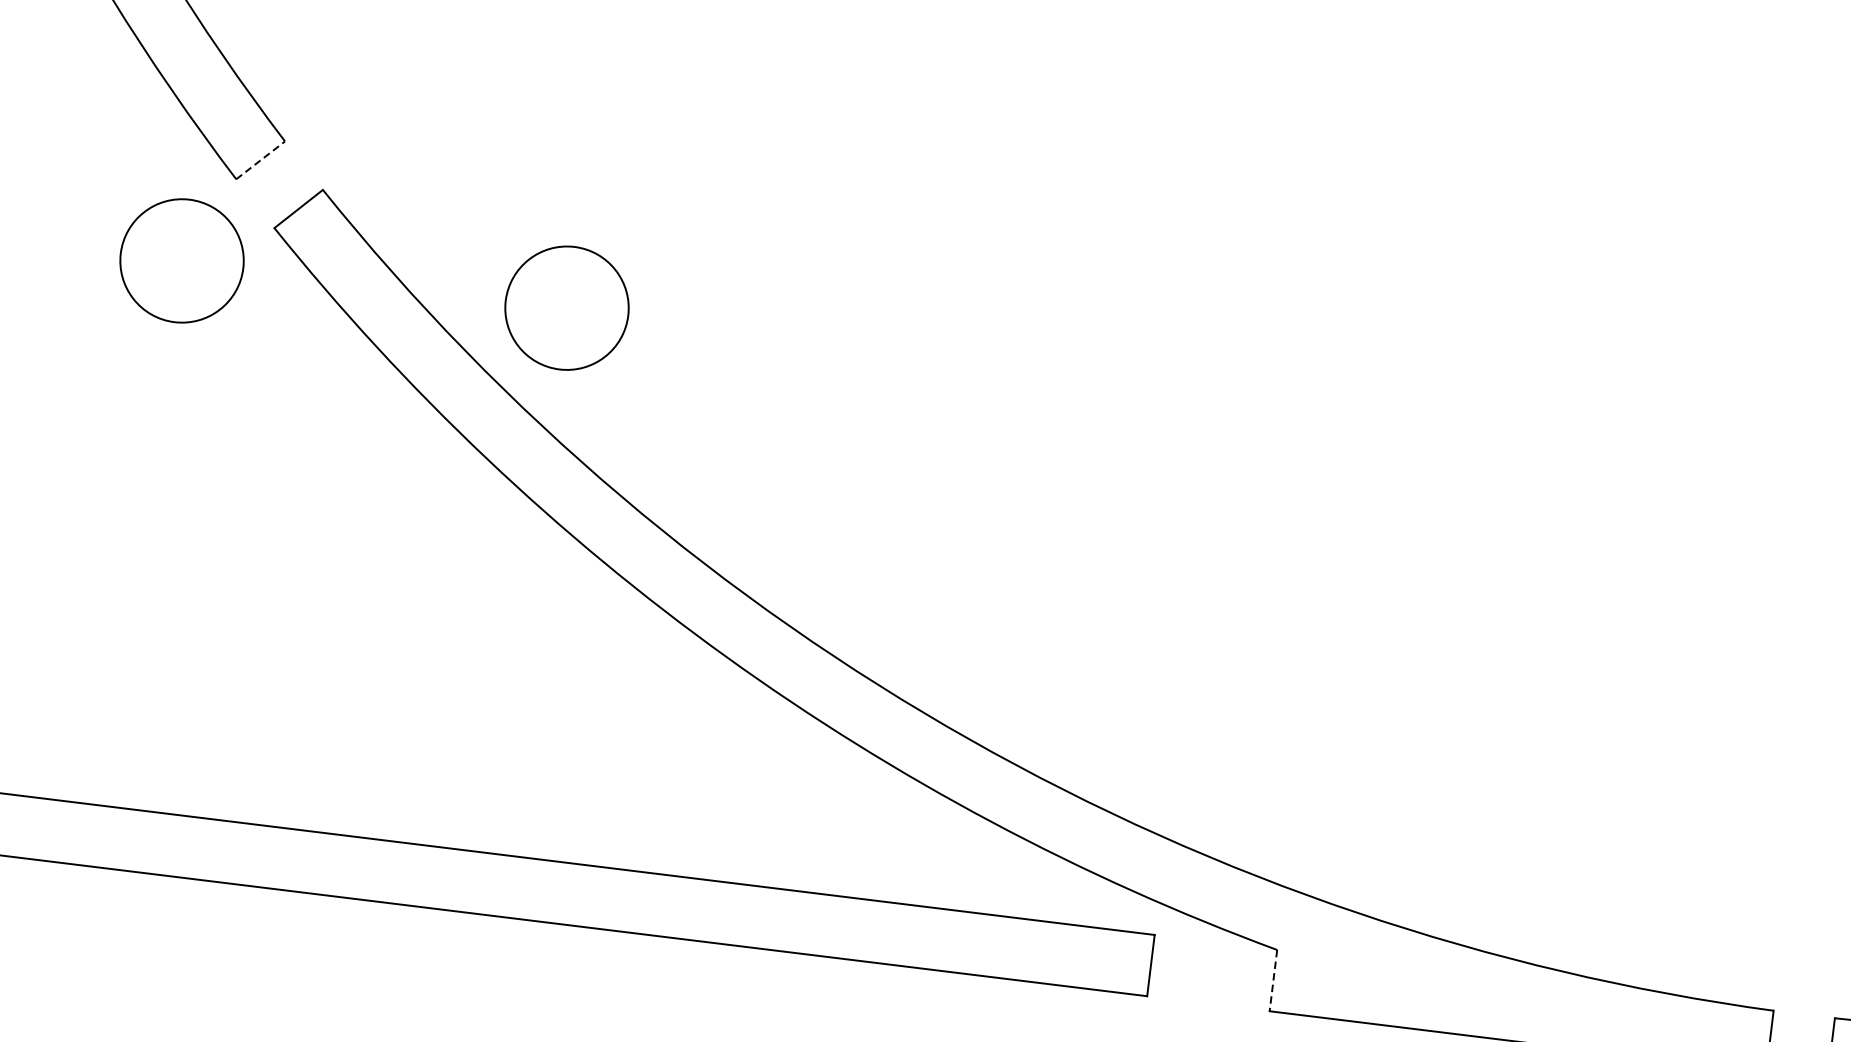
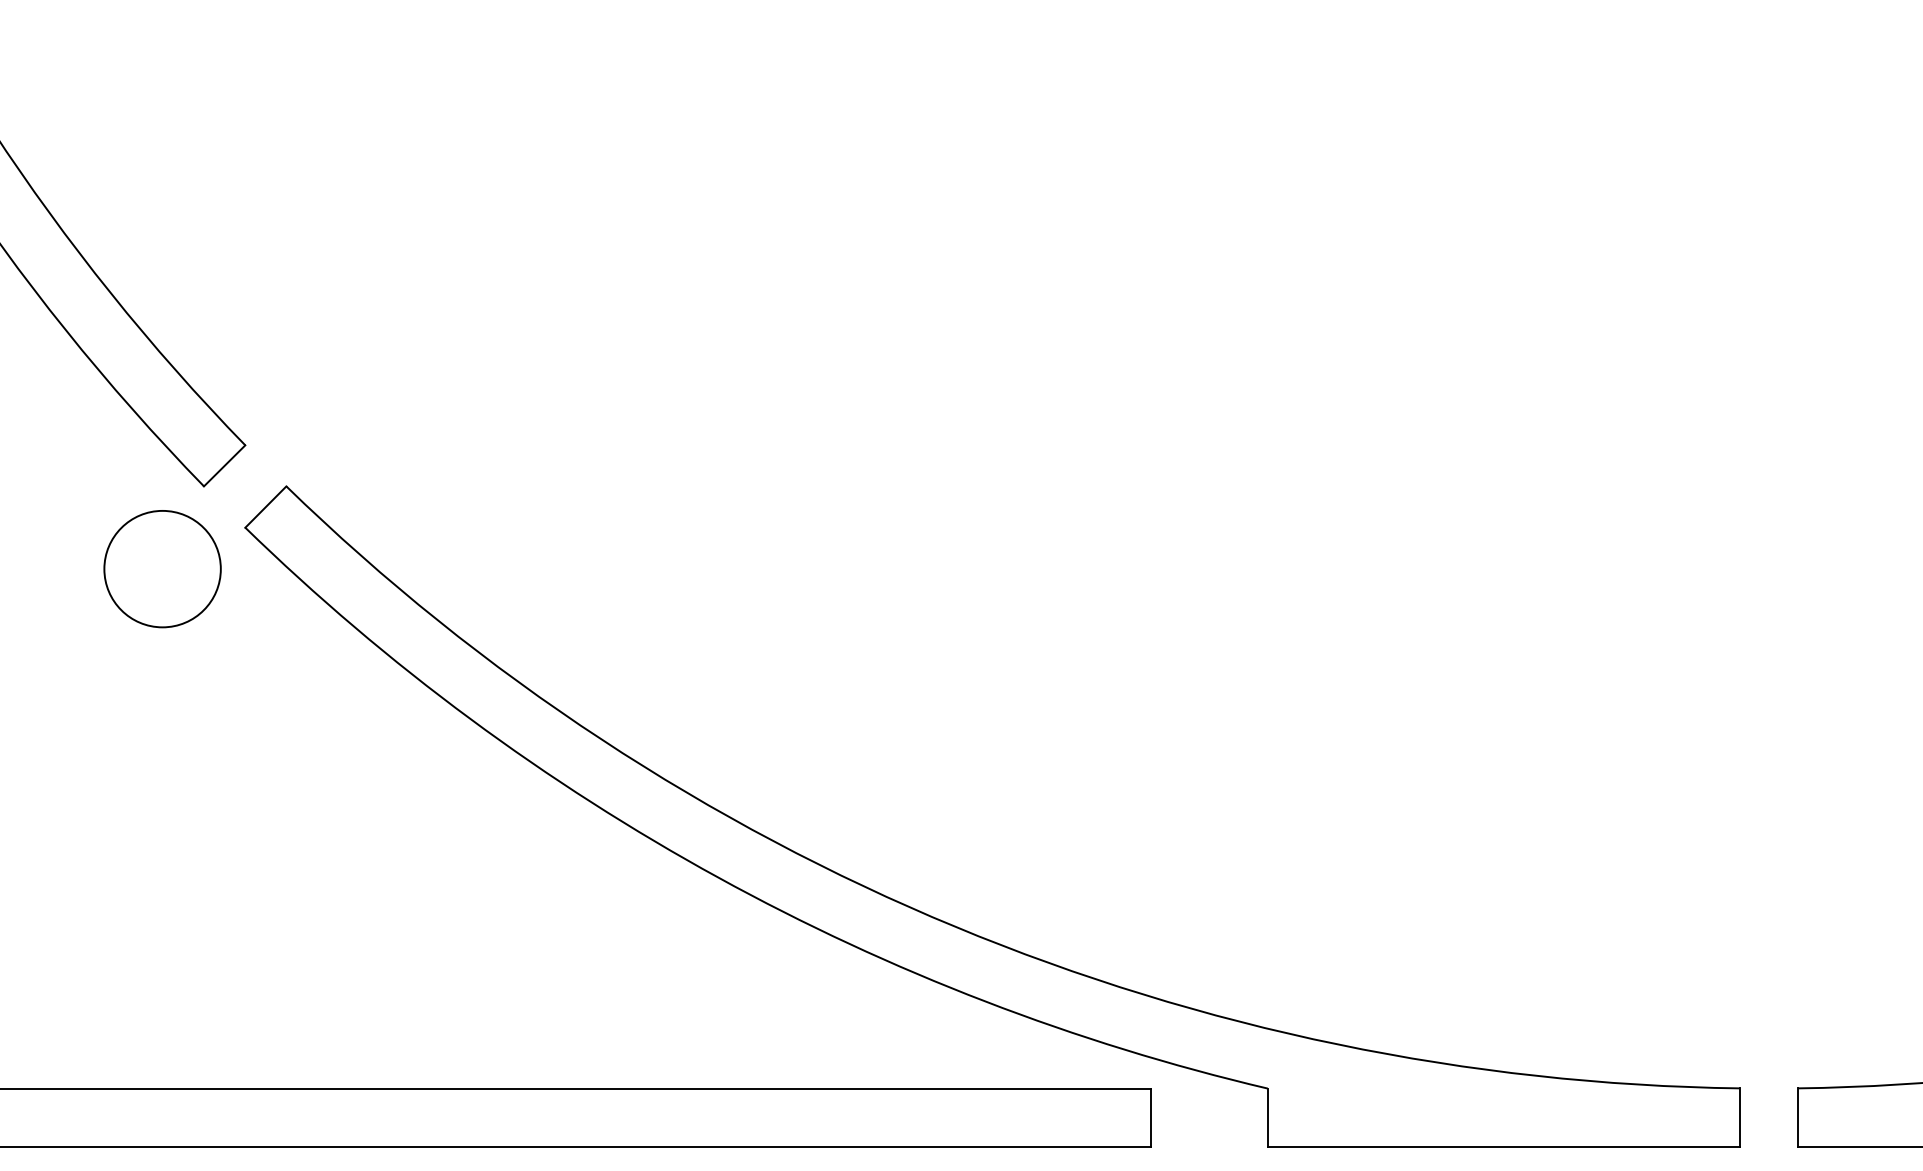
line: (260, 159) -> (224, 465), dashed -> solid
circle: (566, 308) -> (528, 569), removed
line: (1273, 981) -> (1267, 1118), dashed -> solid

